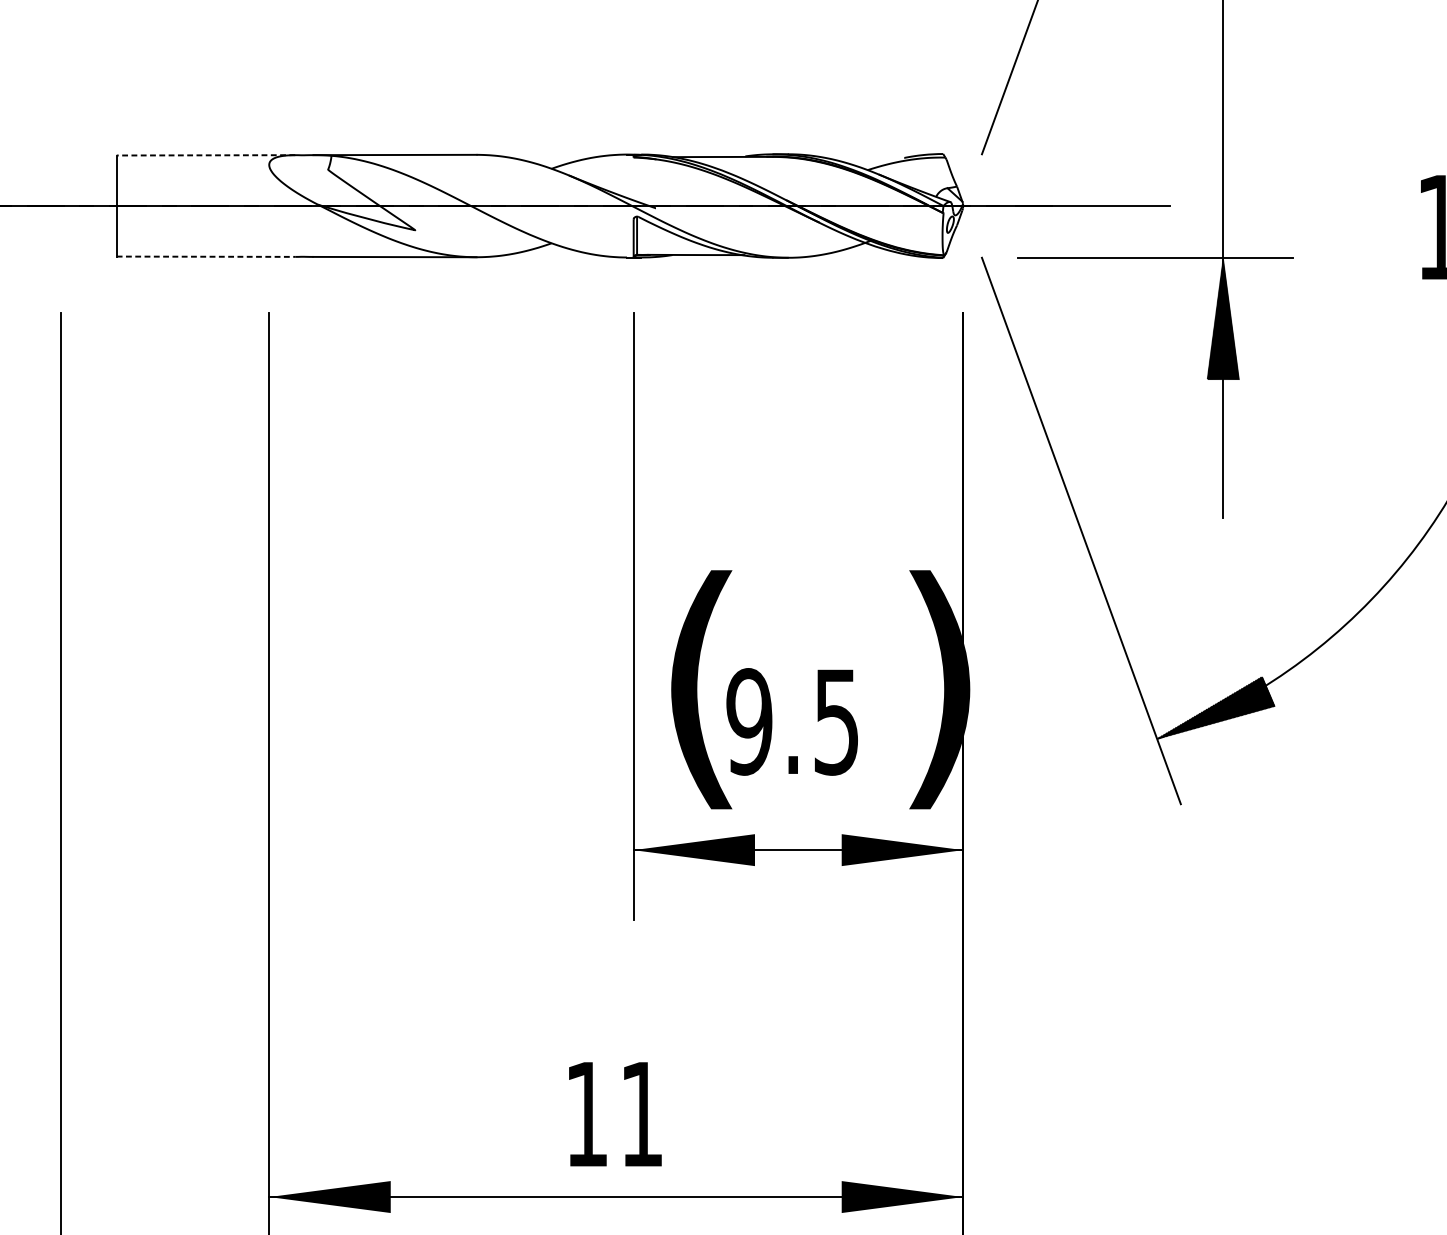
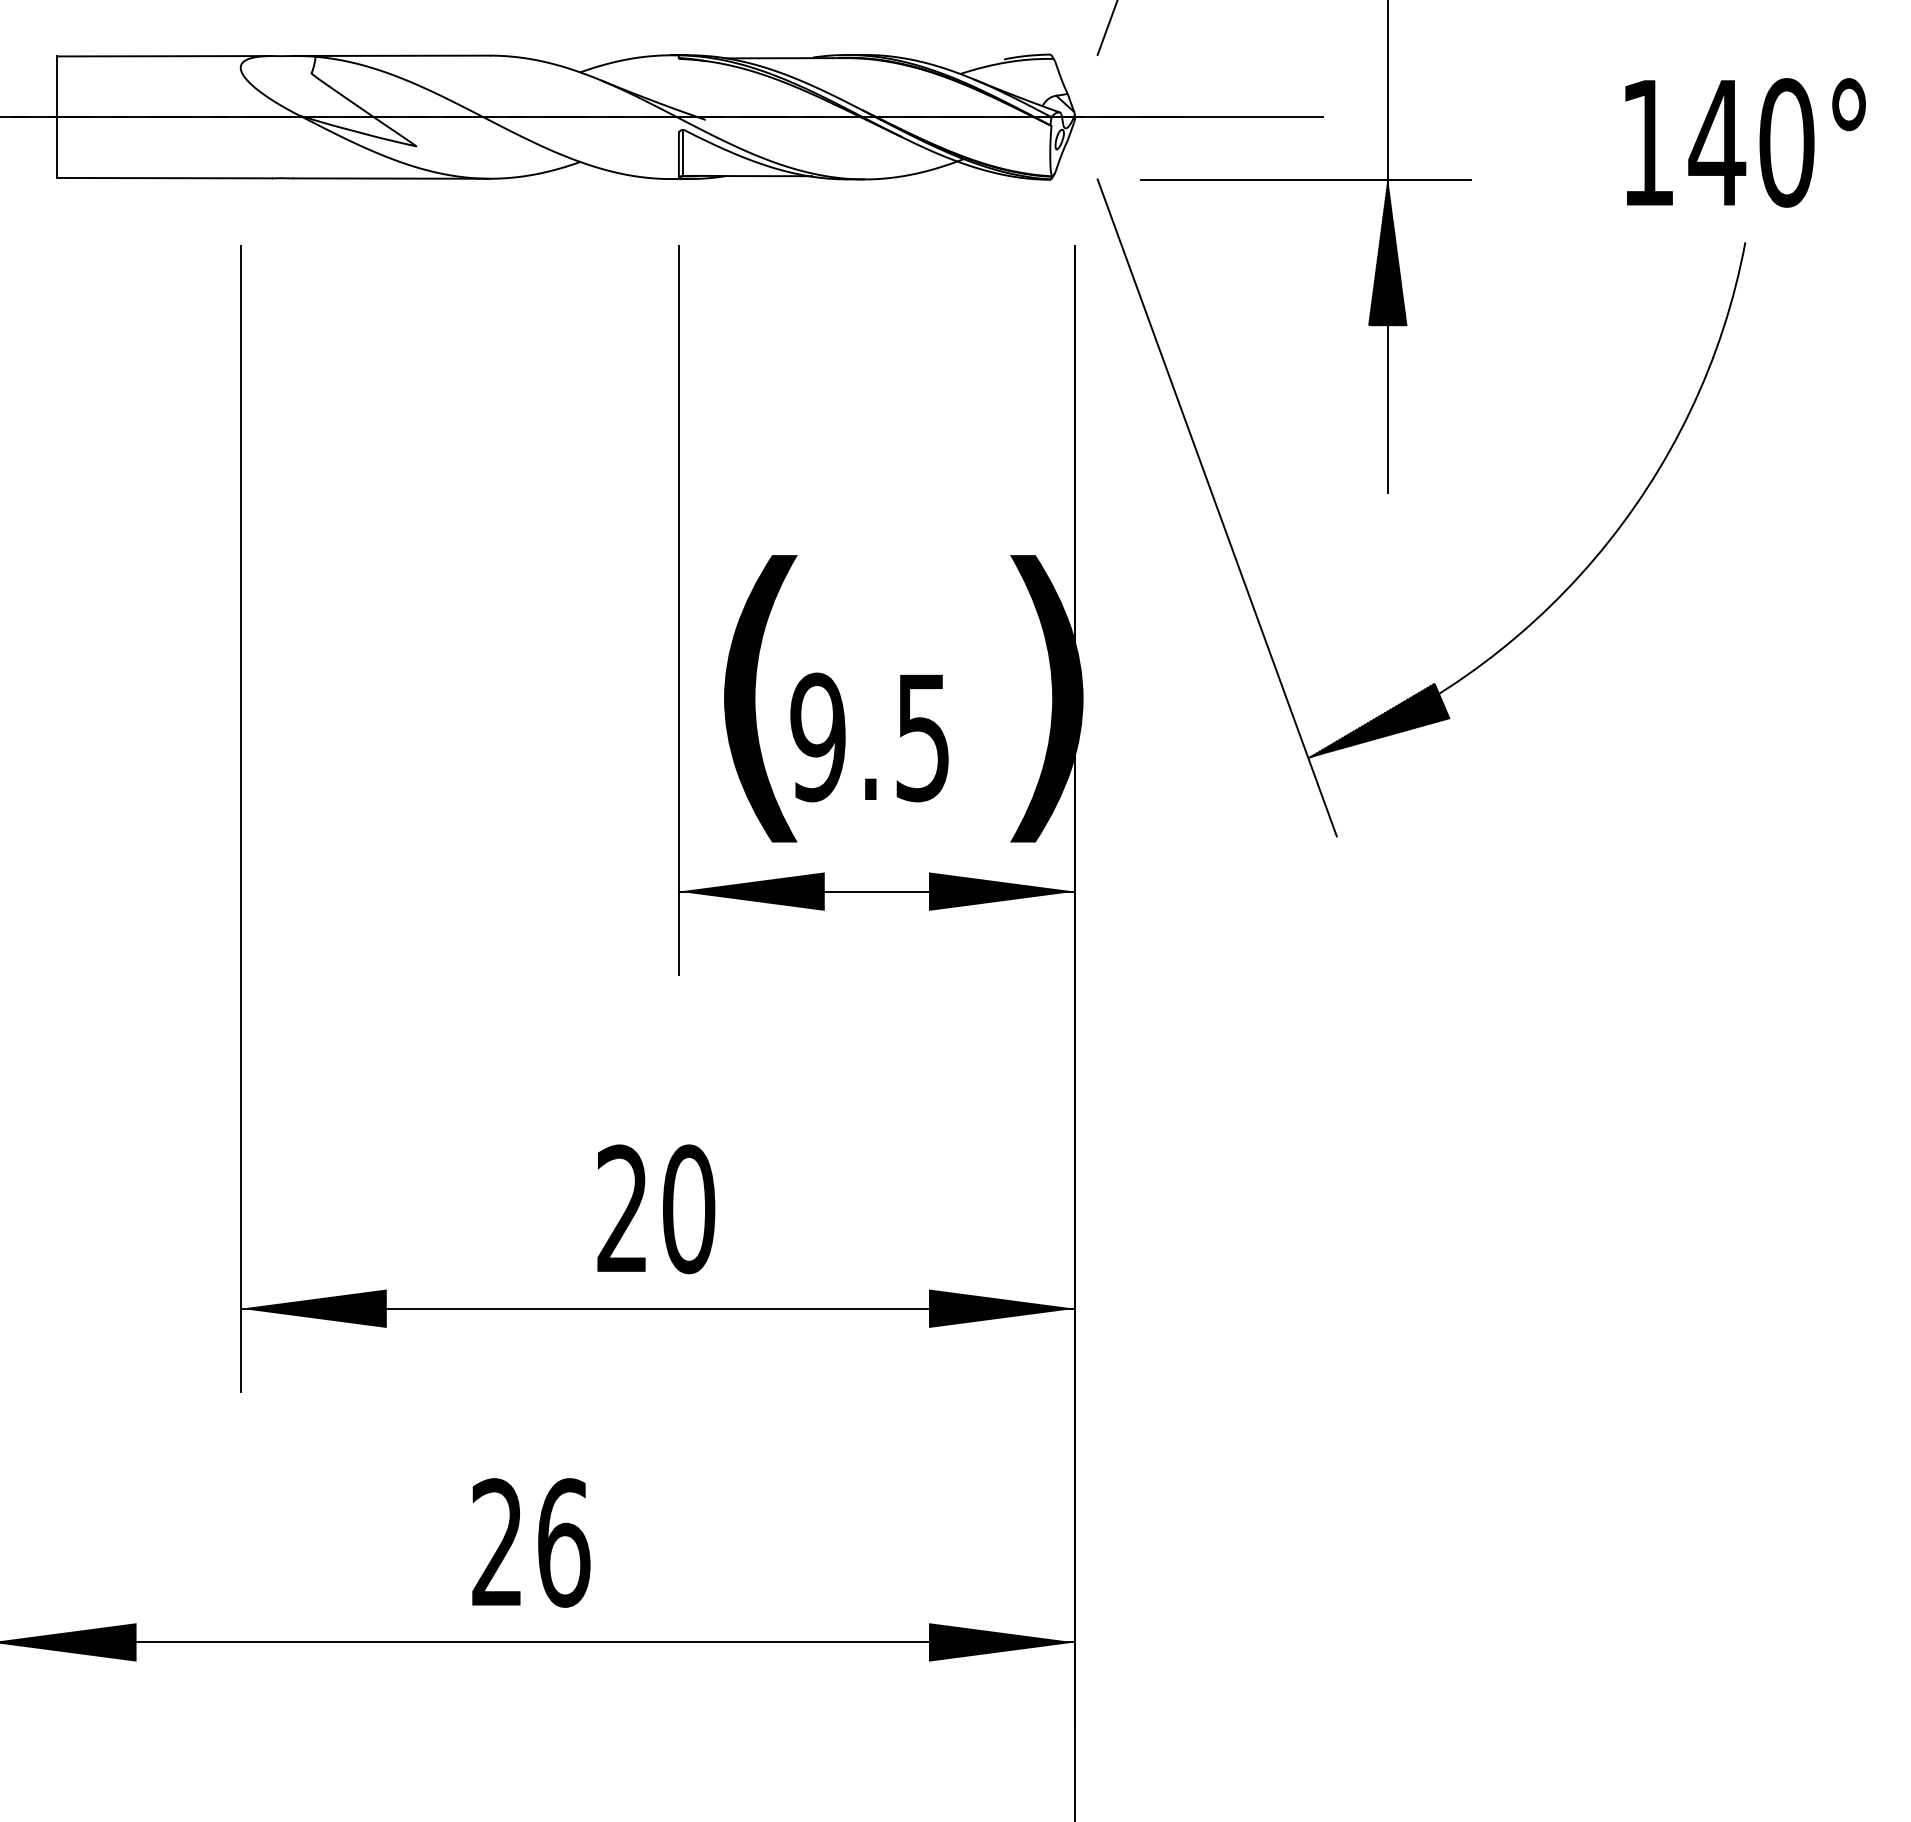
line: (205, 155) -> (164, 56), dashed -> solid
line: (206, 257) -> (165, 178), dashed -> solid
text: (615, 1114) -> (656, 1209), 11 -> 20

